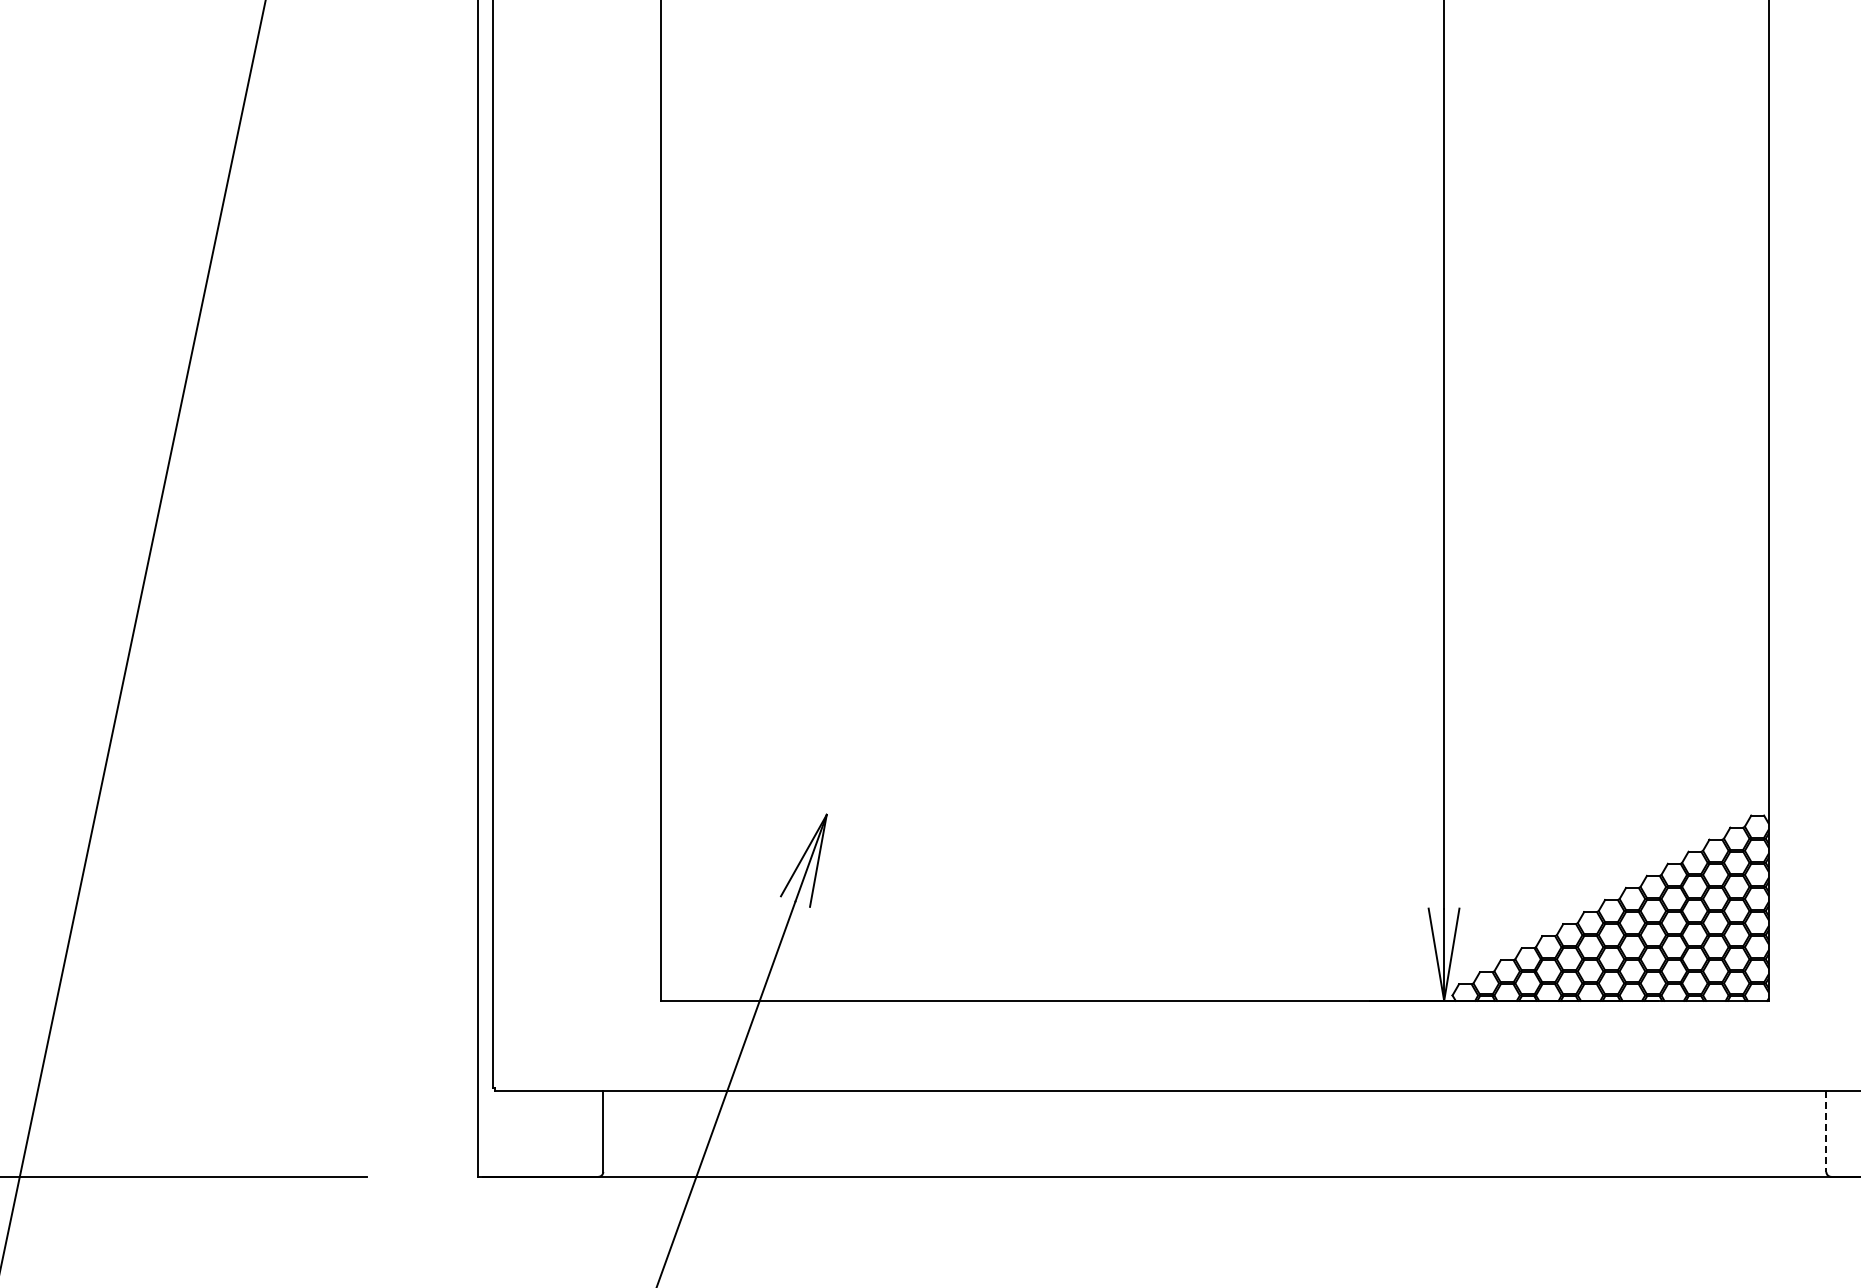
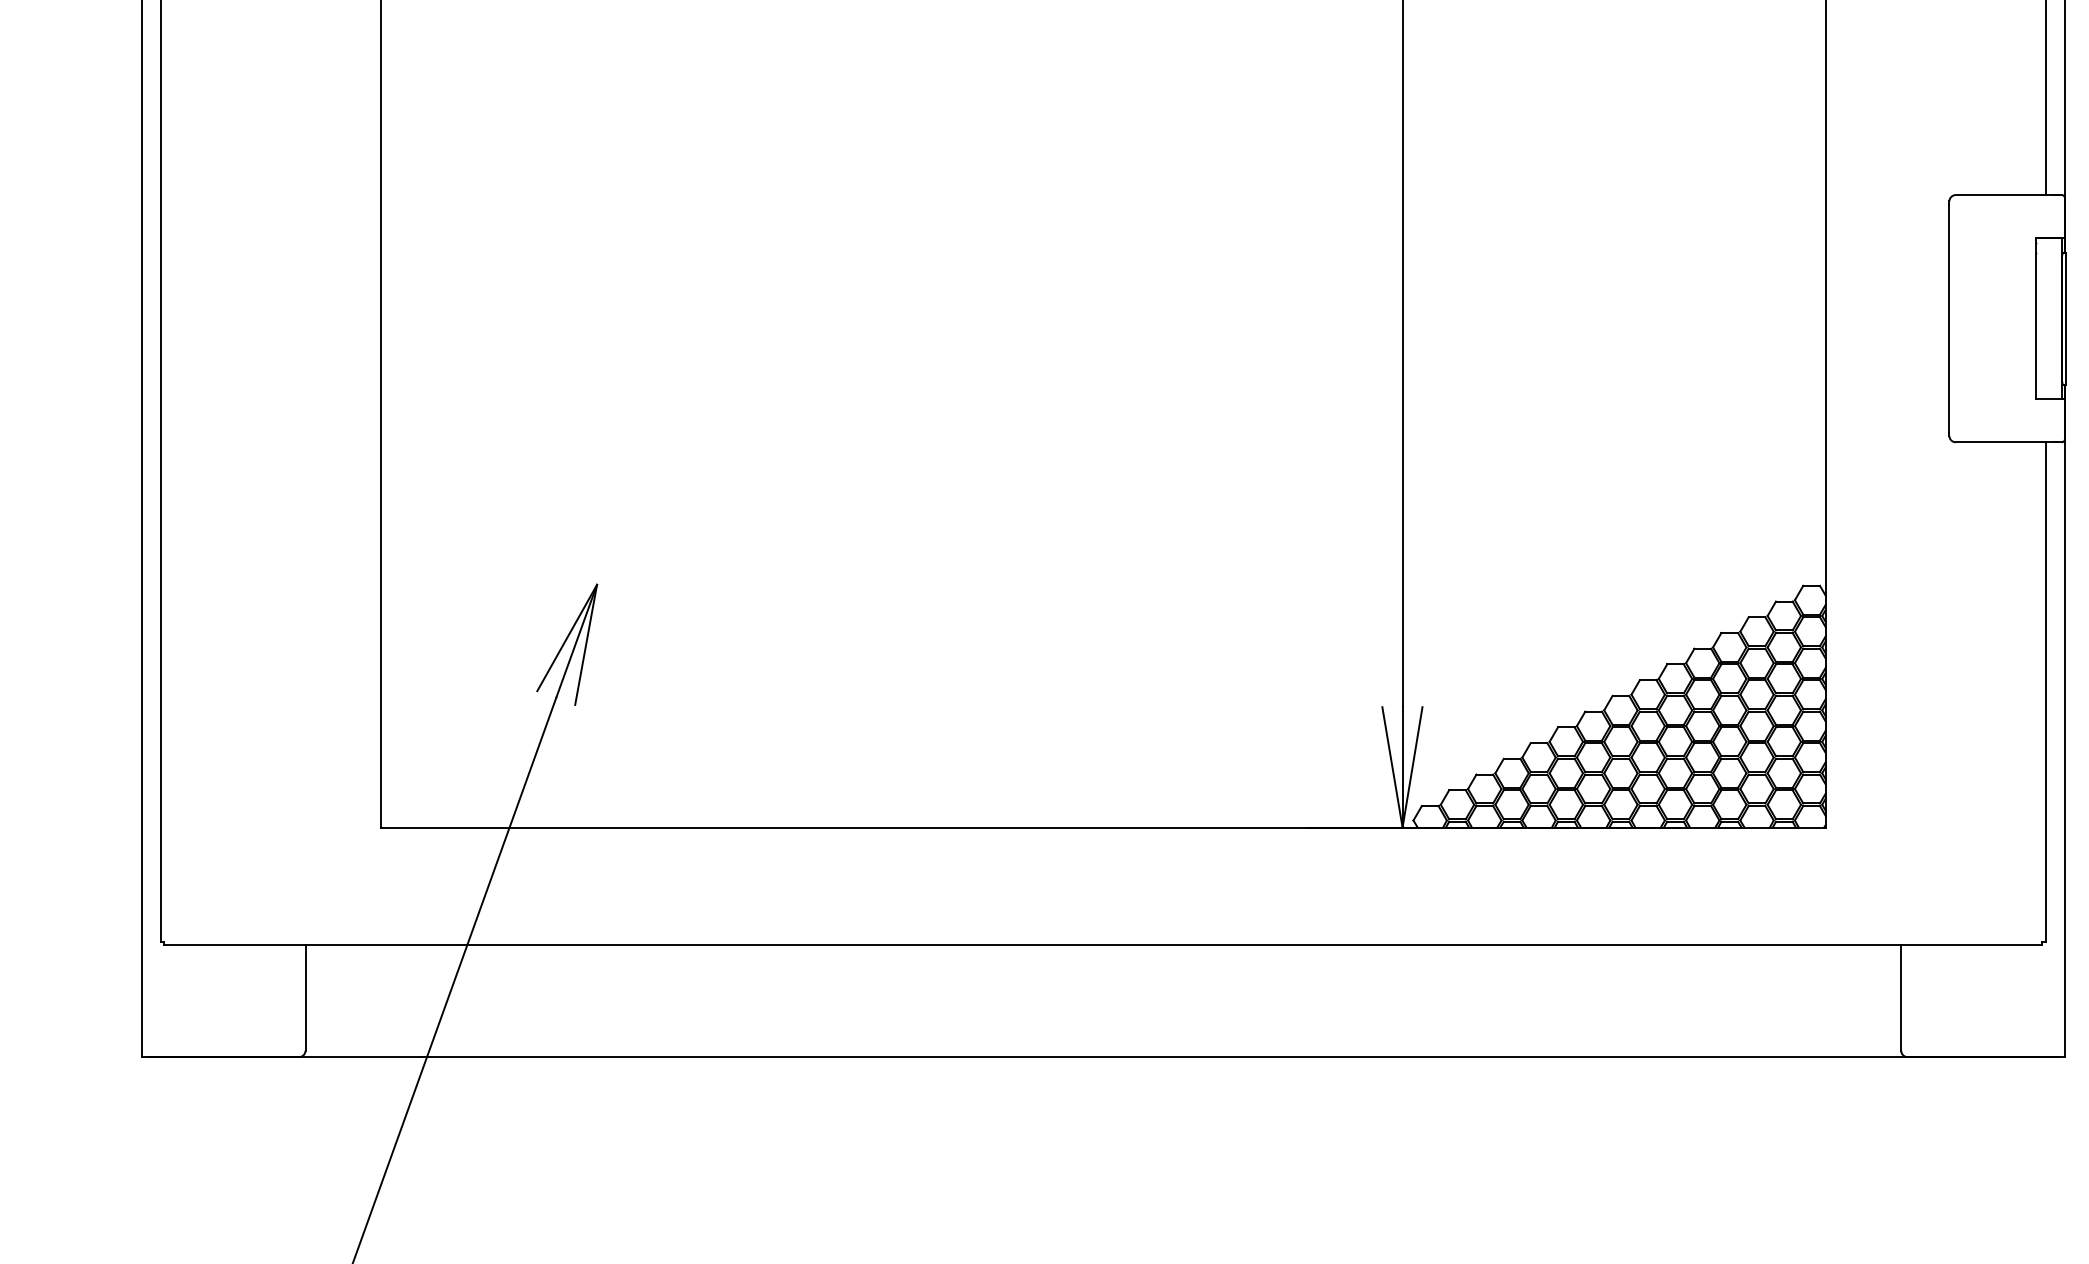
line: (1826, 1131) -> (1901, 997), dashed -> solid

